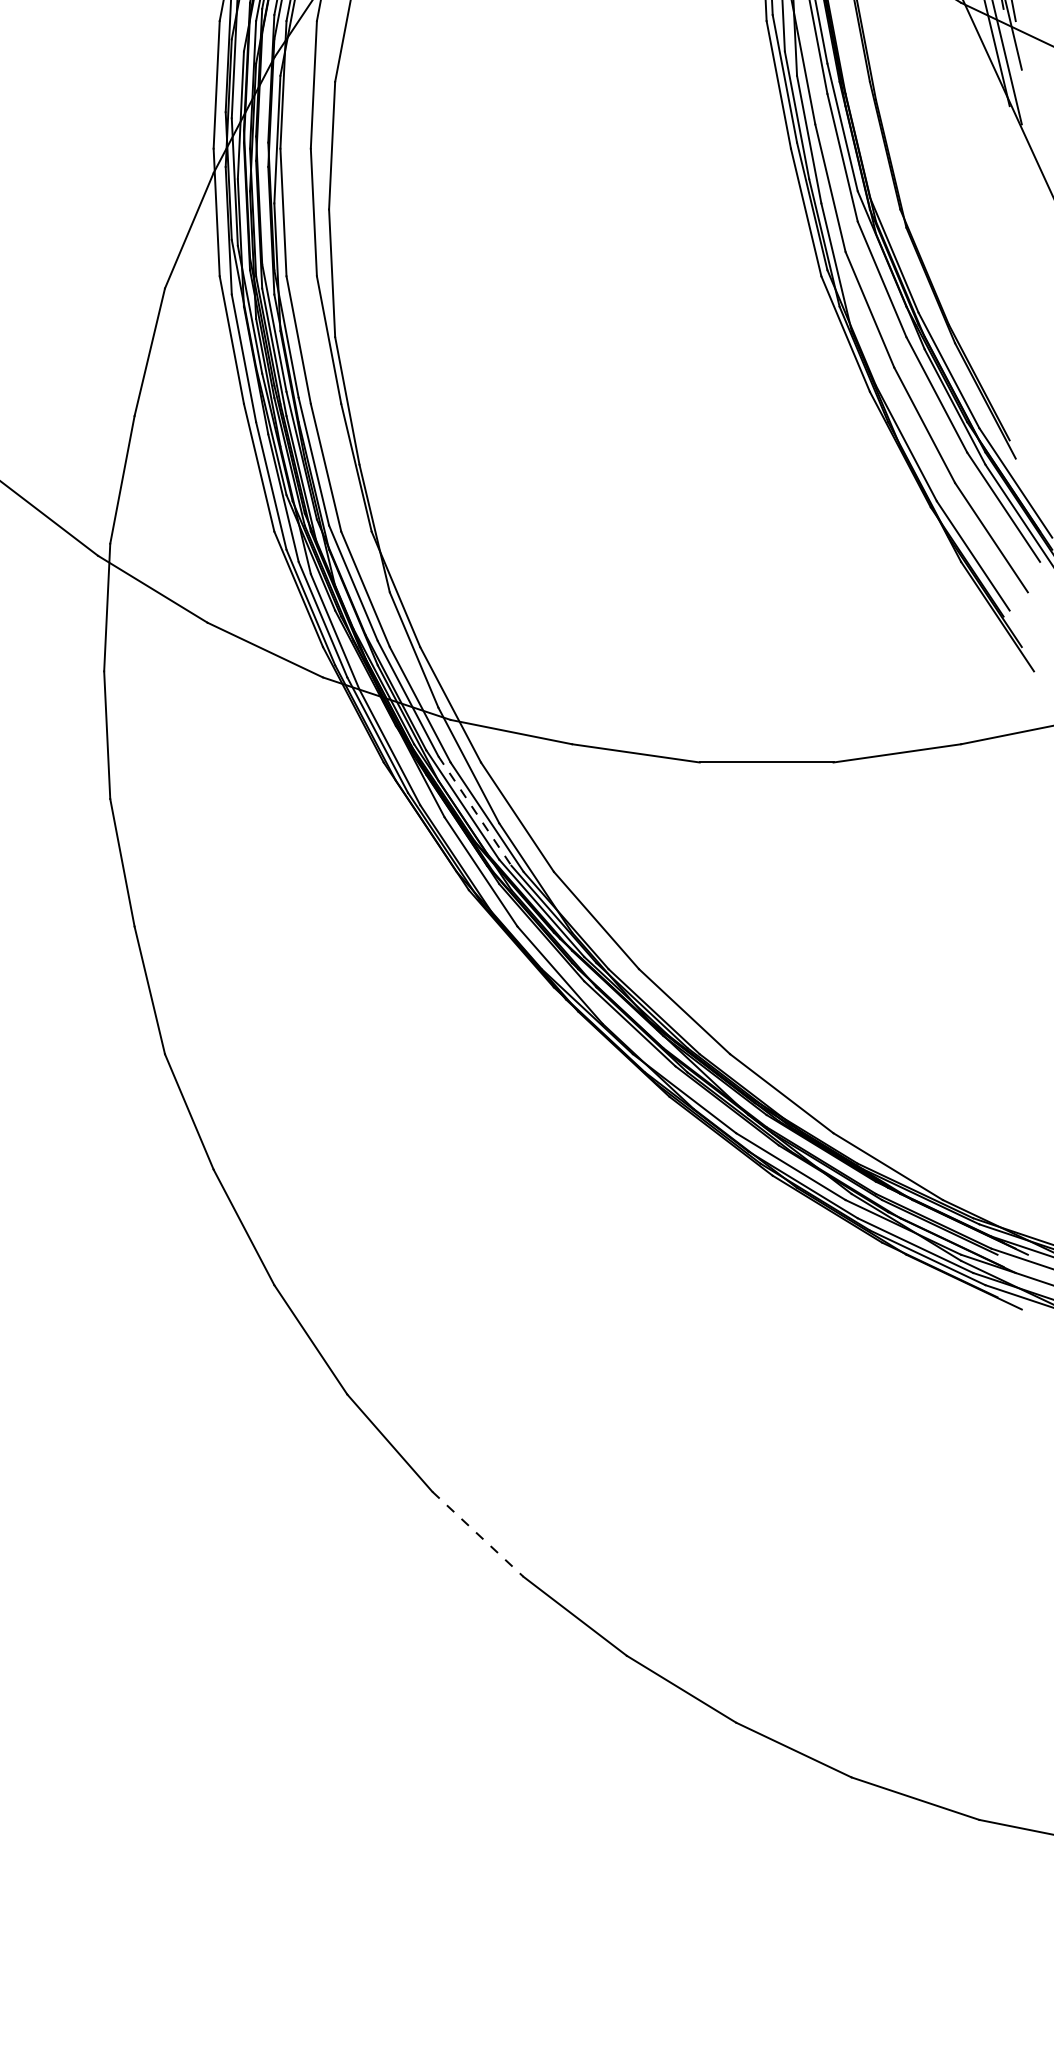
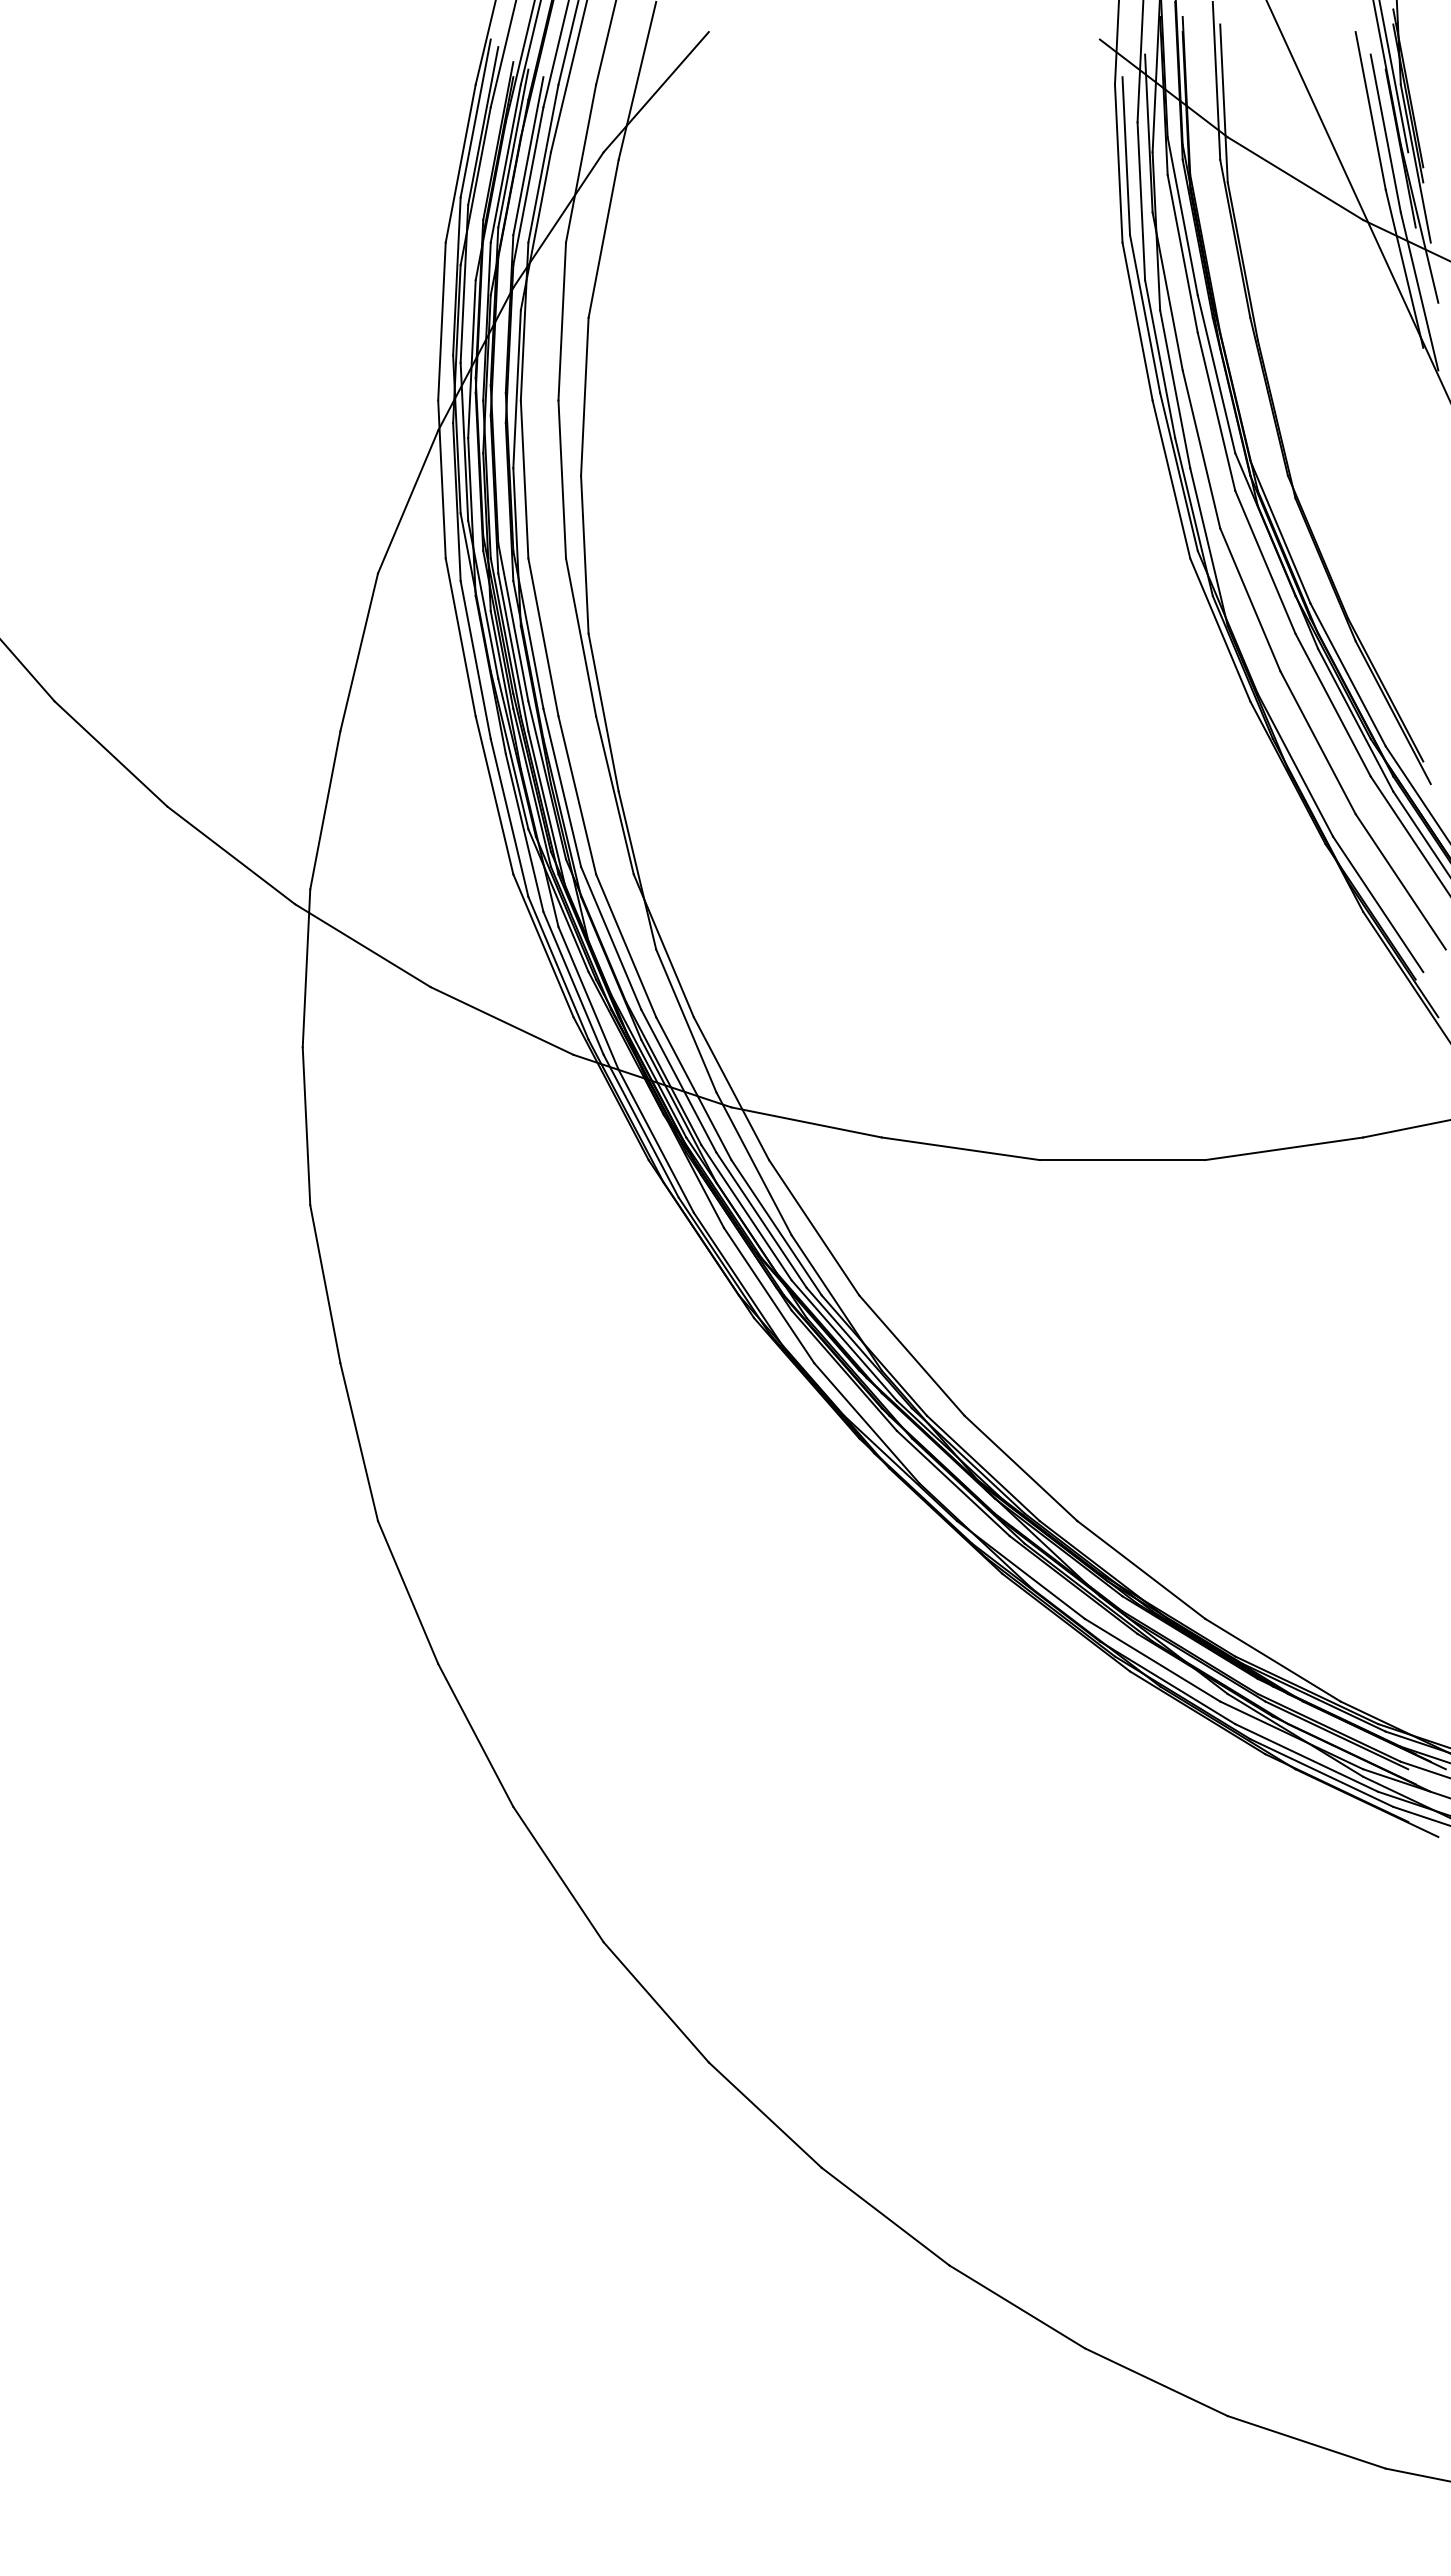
line: (474, 811) -> (761, 1220), dashed -> solid
line: (478, 1534) -> (765, 2115), dashed -> solid

